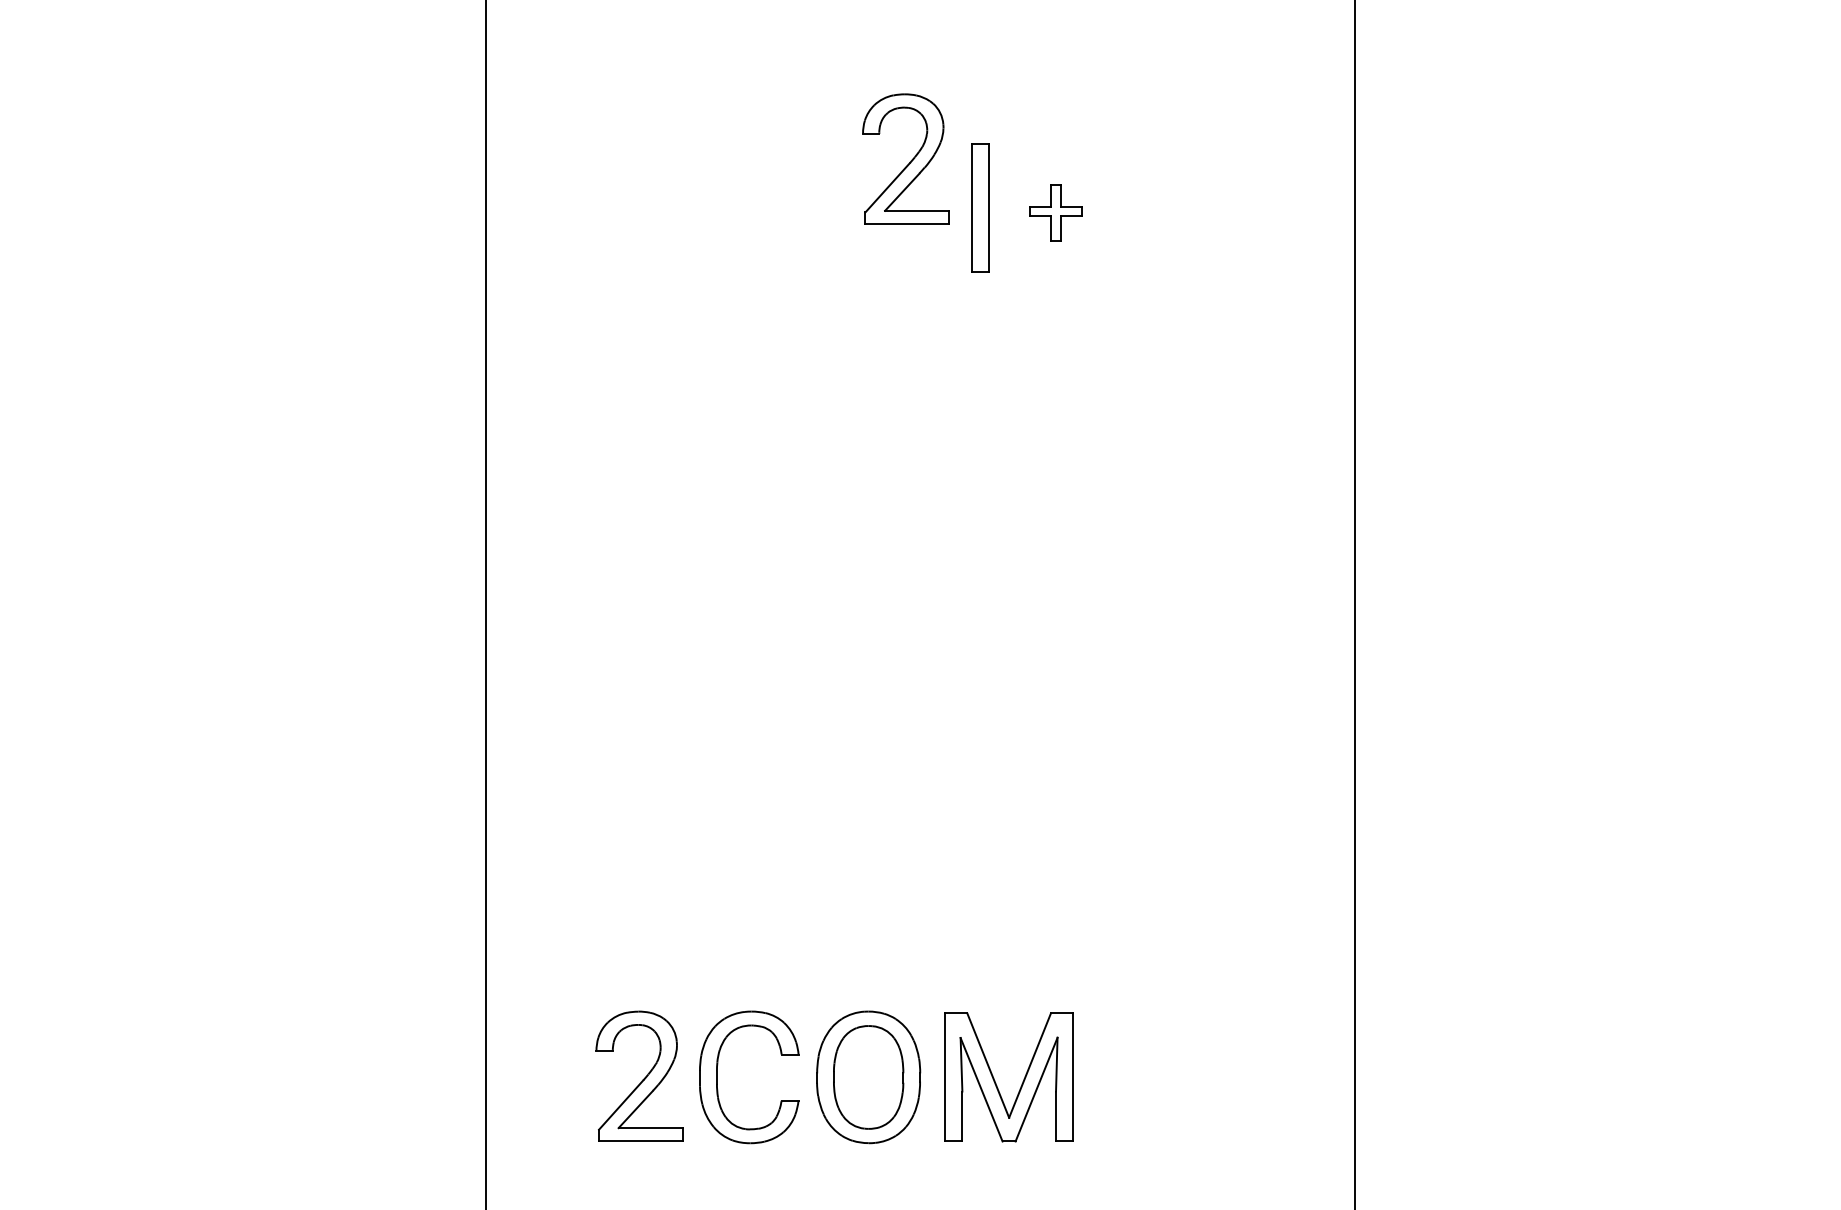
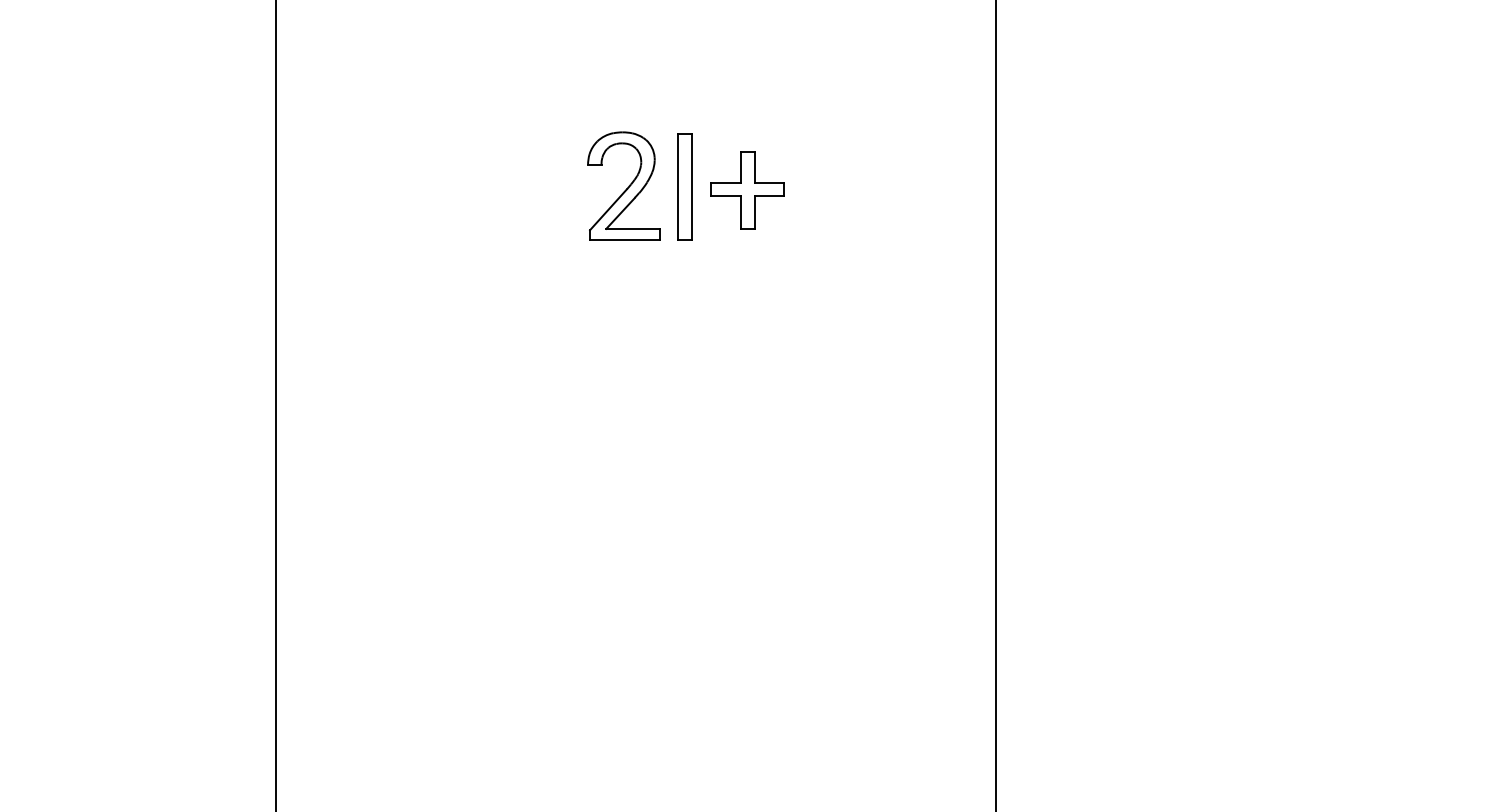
part: (905, 158) -> (623, 185), moved
part: (1055, 212) -> (747, 190), size x1.67

